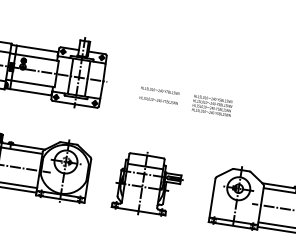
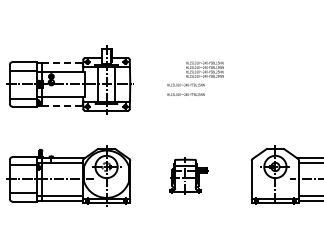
line: (37, 49) -> (62, 63), solid -> dashed
line: (30, 92) -> (62, 105), solid -> dashed
text: (211, 105) -> (204, 69), moved
part: (148, 183) -> (188, 175), size x0.6

